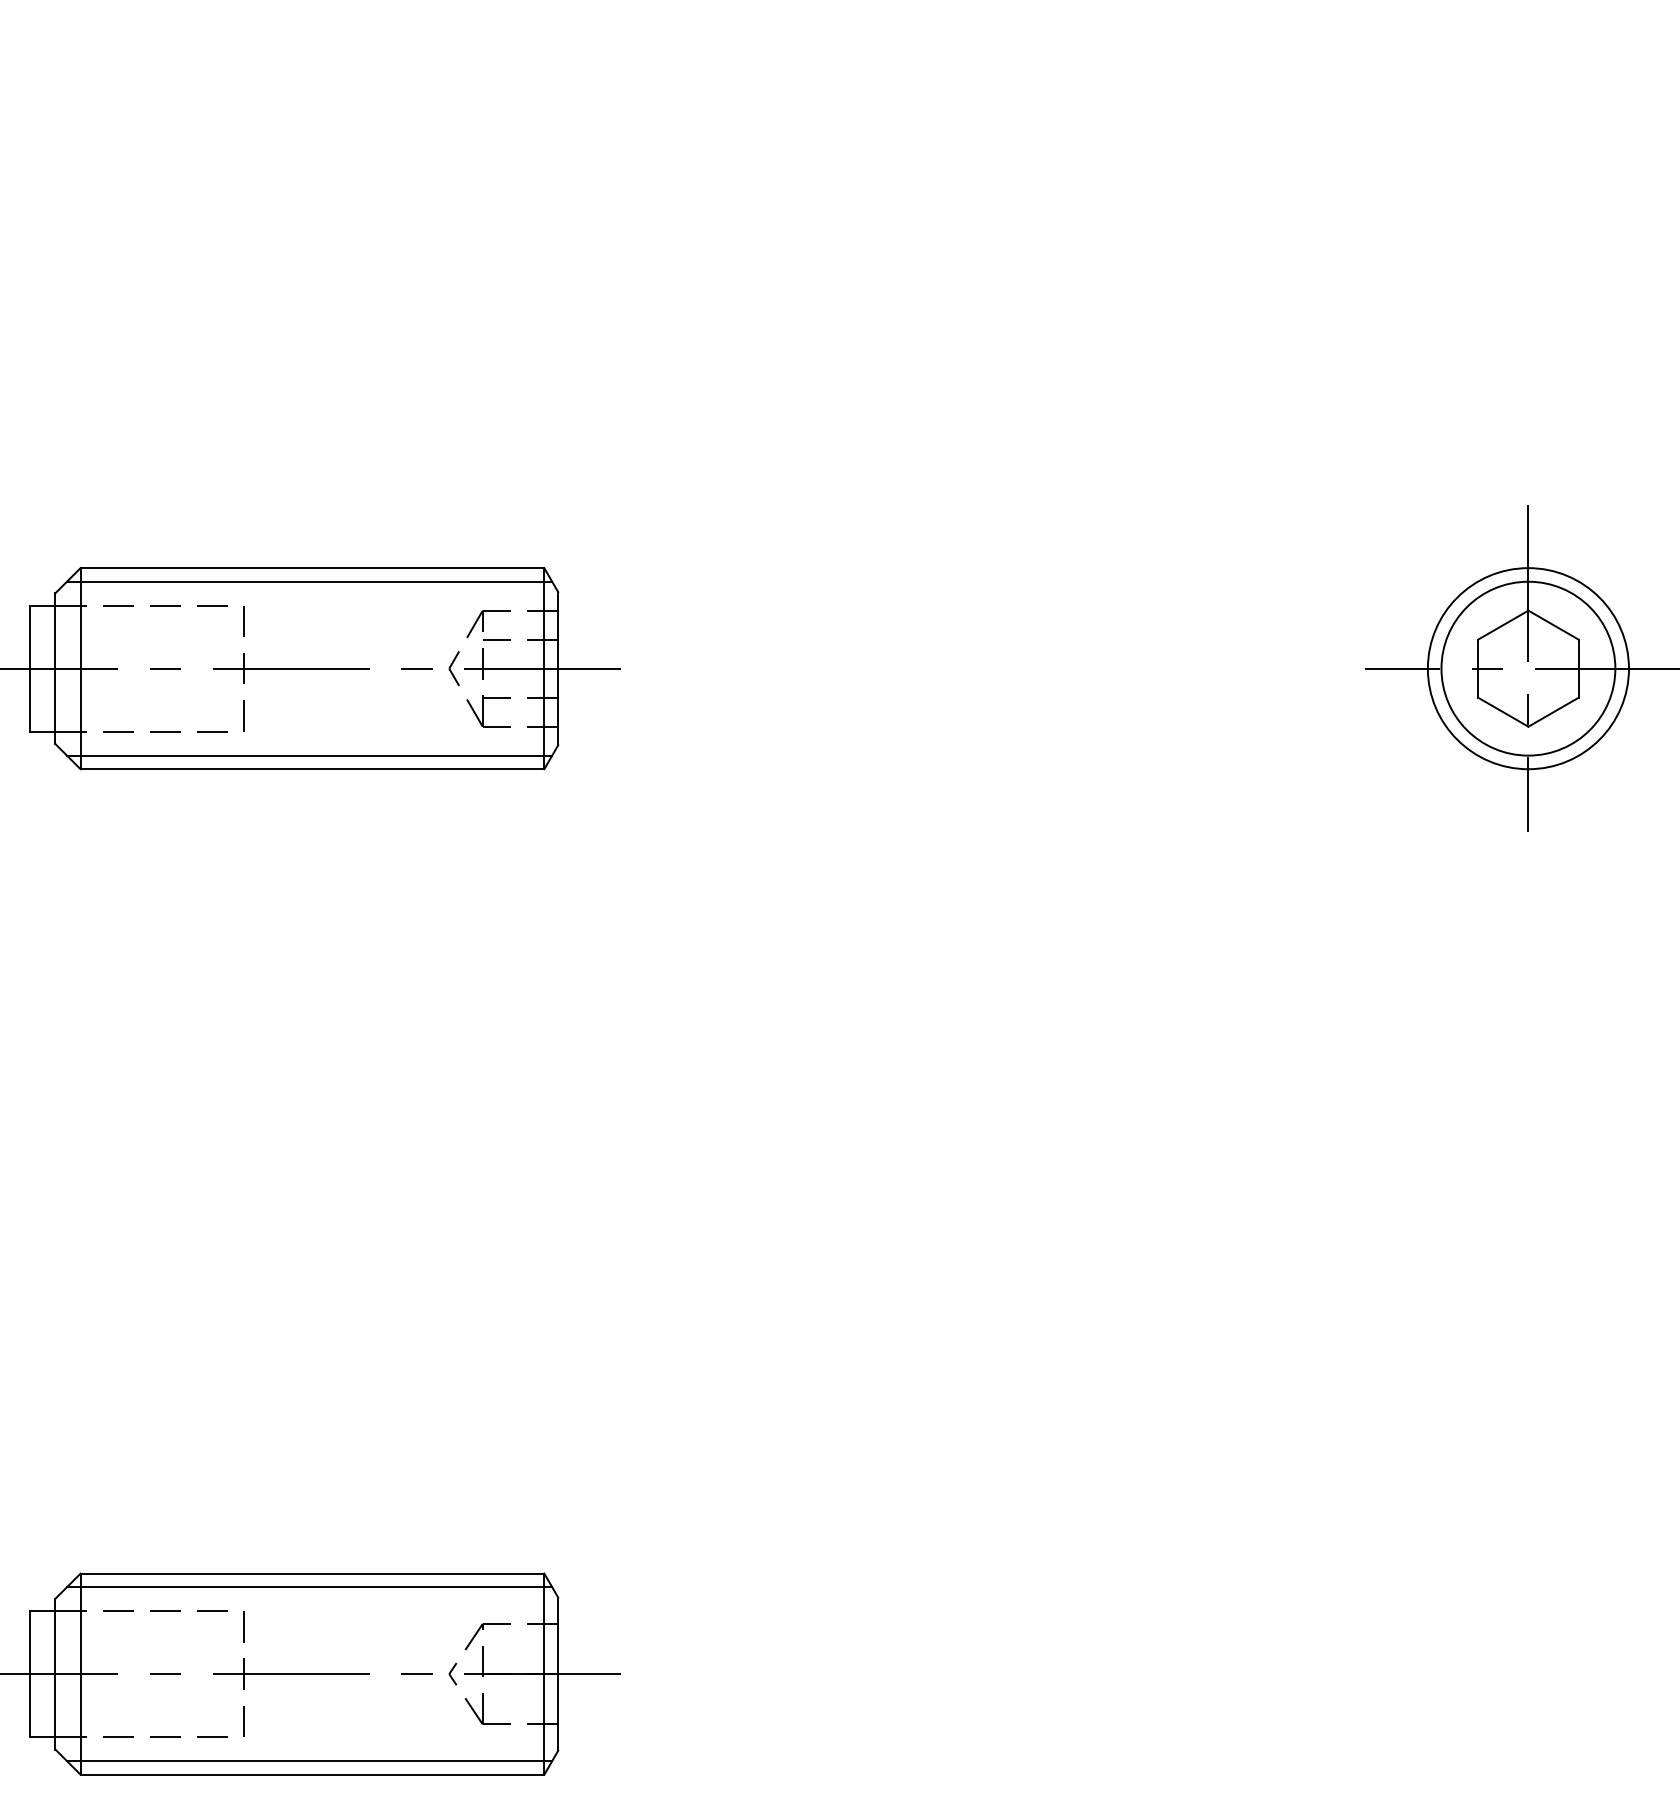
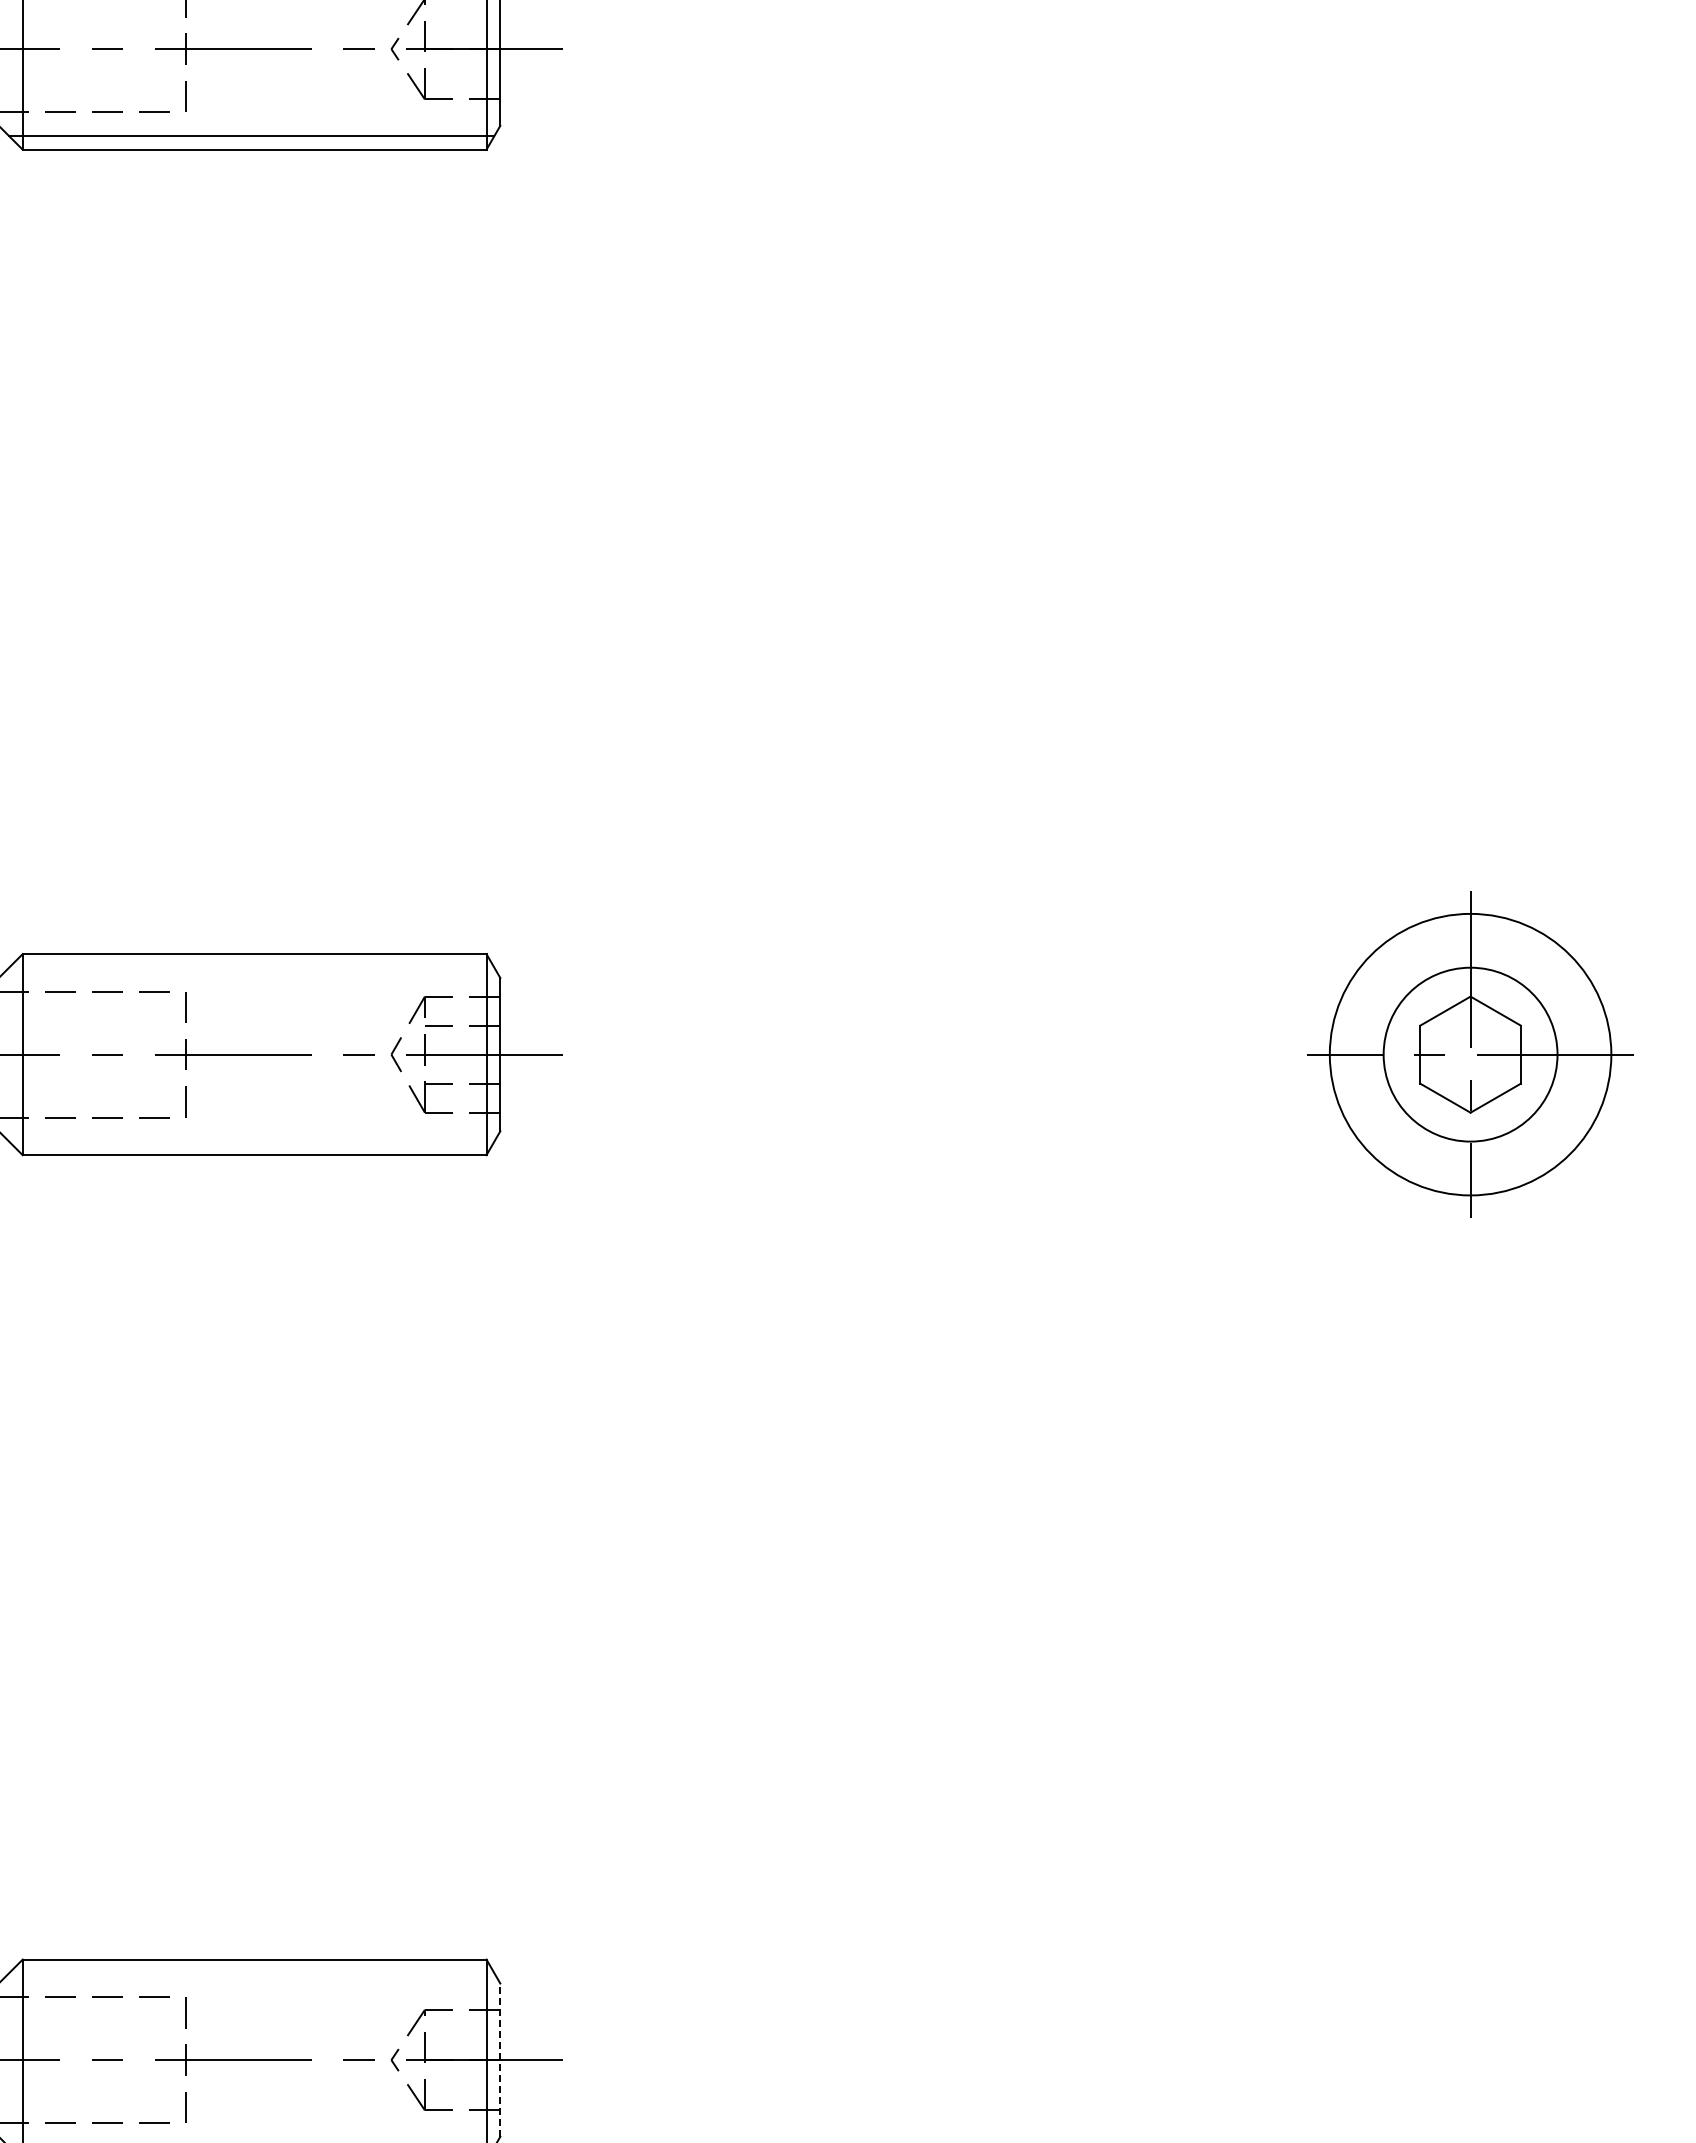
line: (309, 581) -> (251, 967), removed
circle: (1528, 668) -> (1470, 1054), size x1.4
line: (309, 755) -> (251, 1141), removed
line: (309, 1587) -> (251, 1973), removed
line: (558, 1674) -> (500, 2060), solid -> dashed

